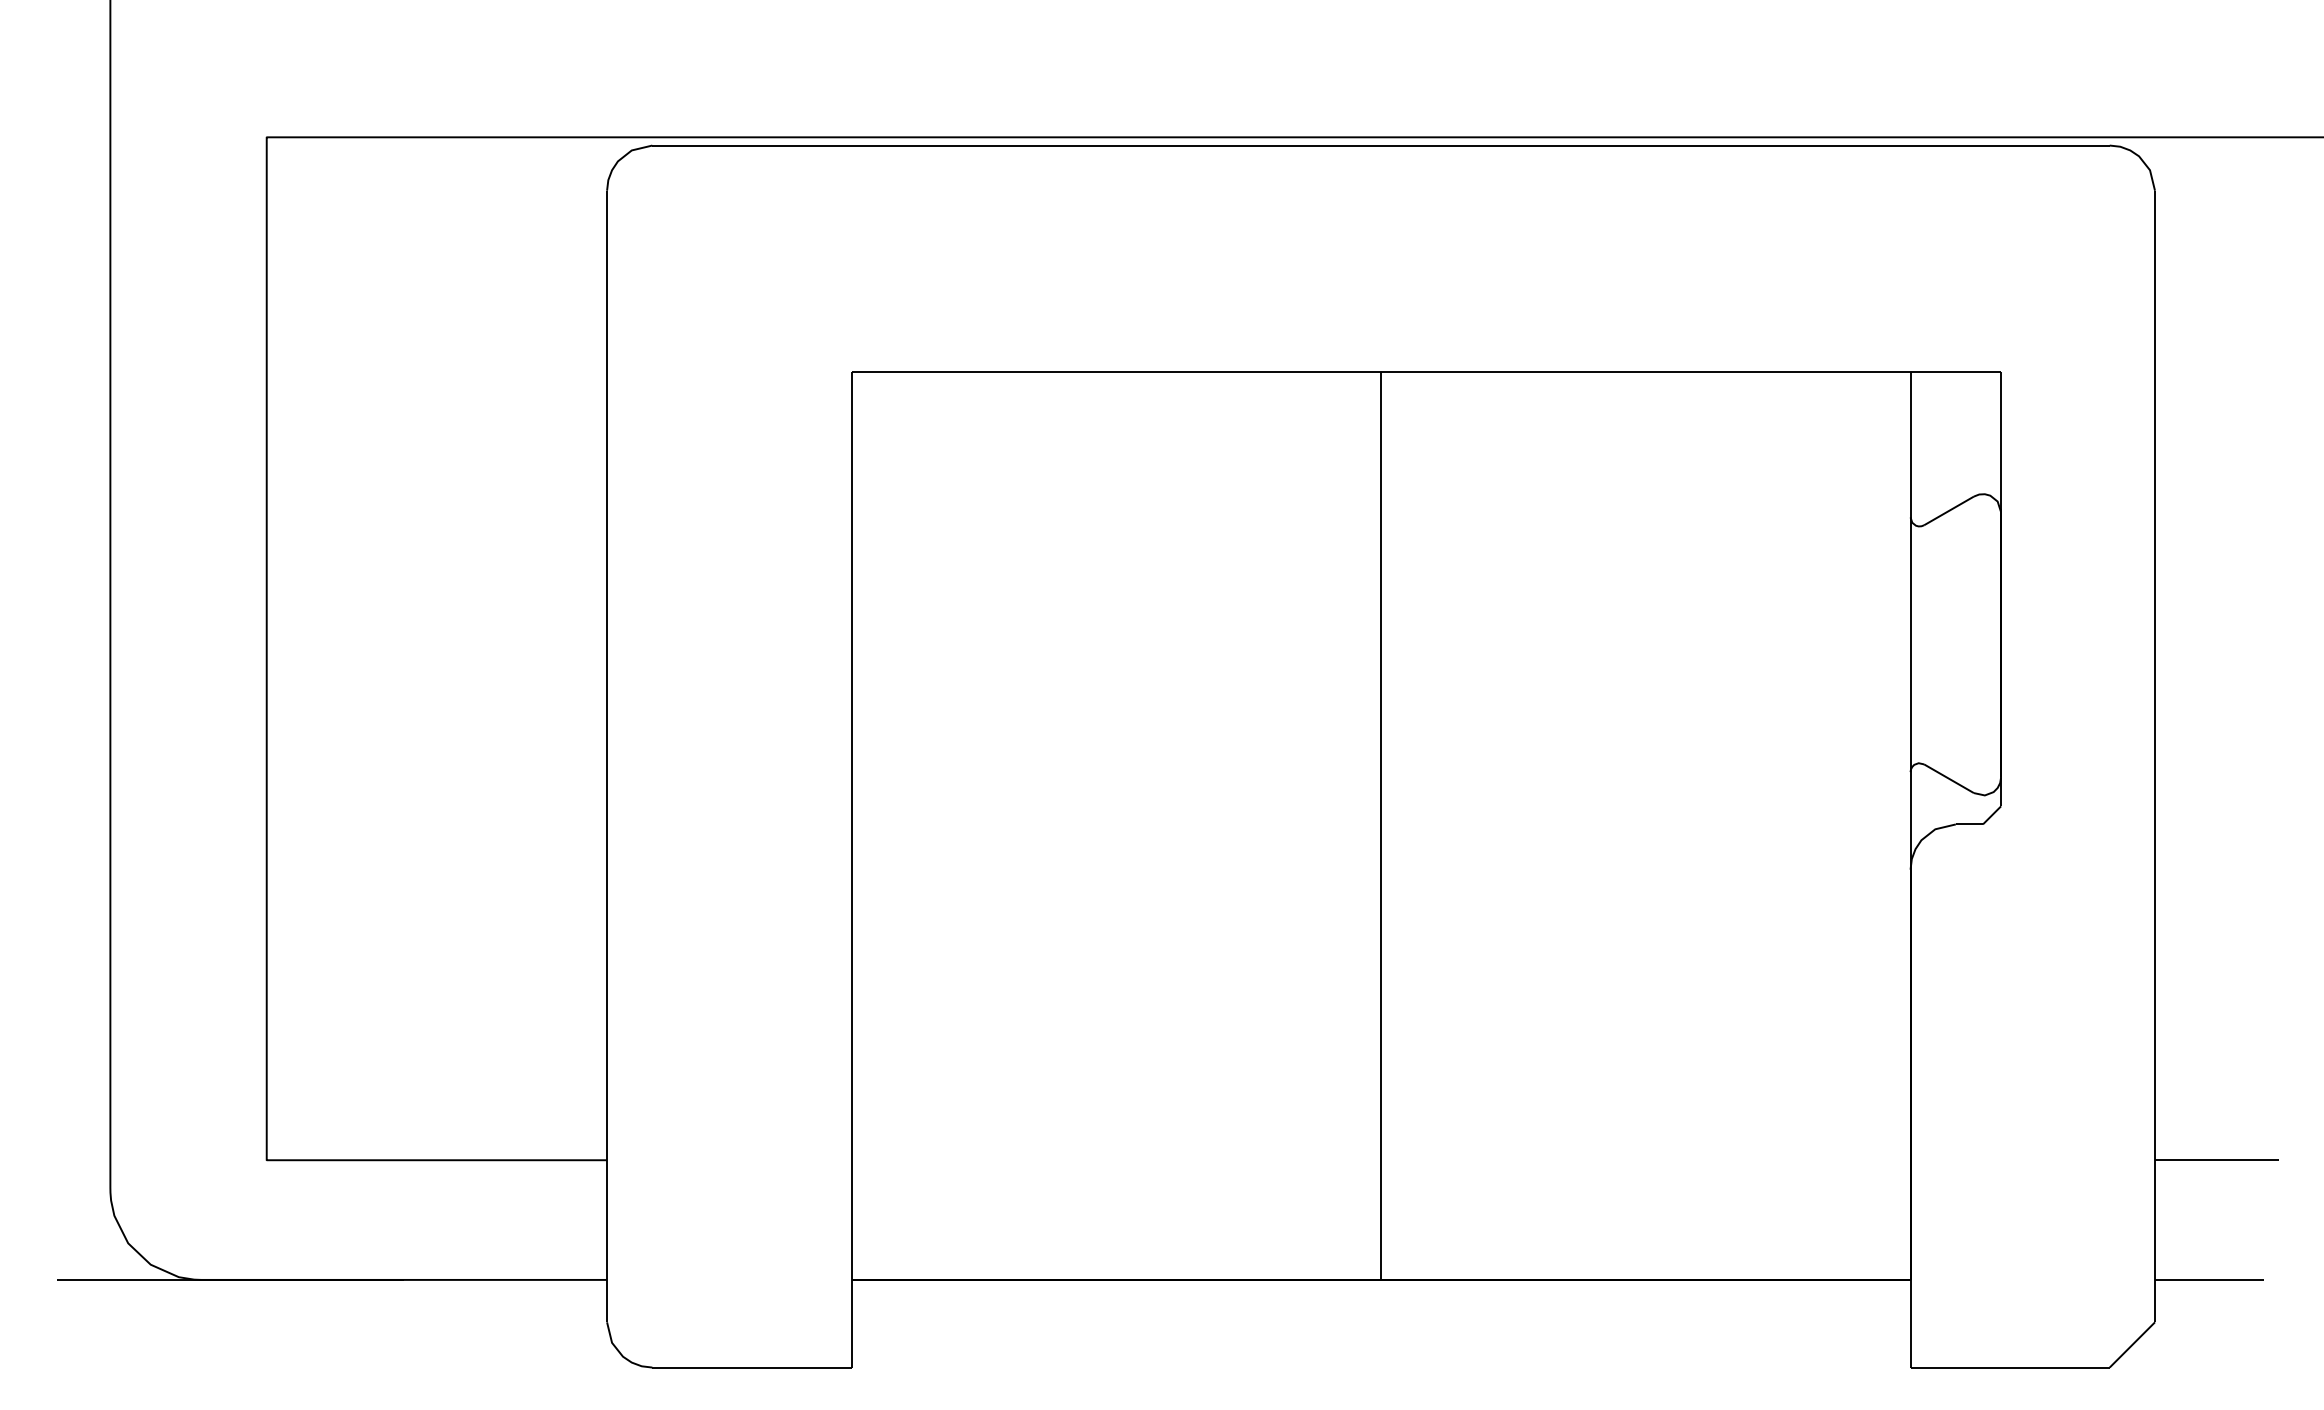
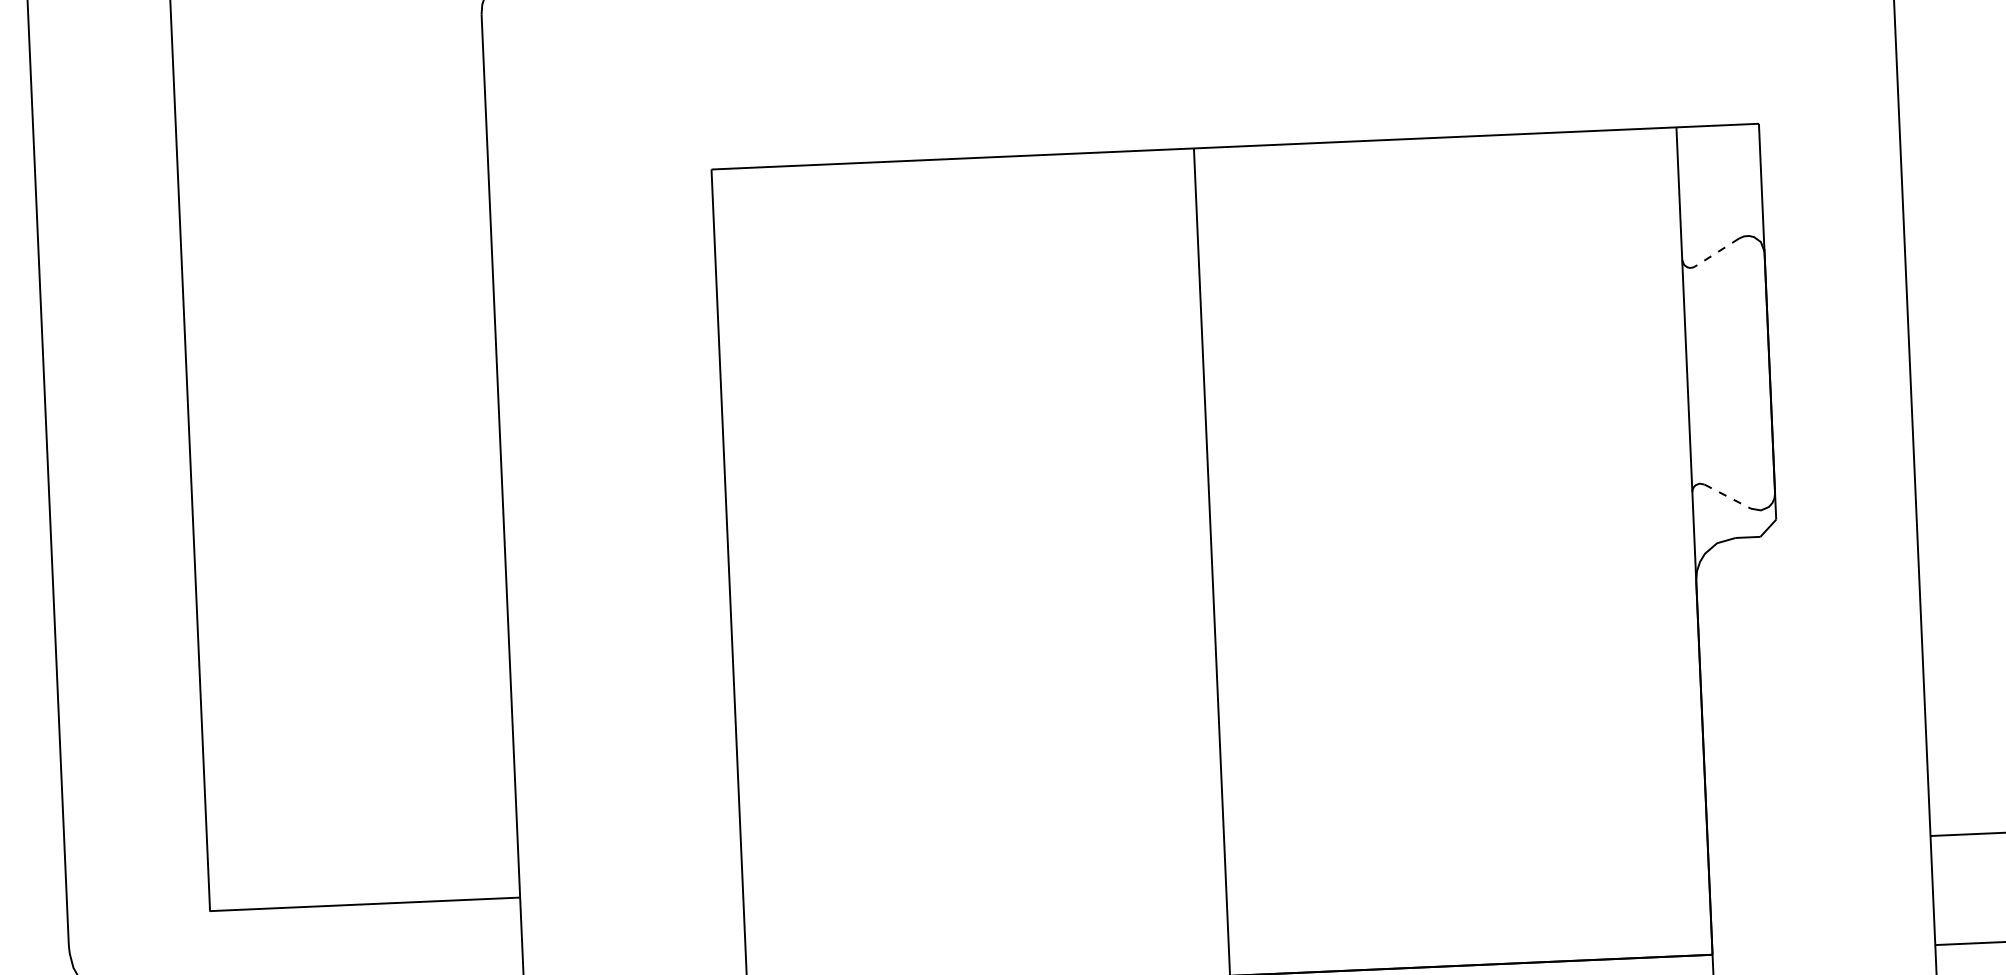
line: (1949, 510) -> (1717, 252), solid -> dashed
line: (1949, 778) -> (1728, 496), solid -> dashed

